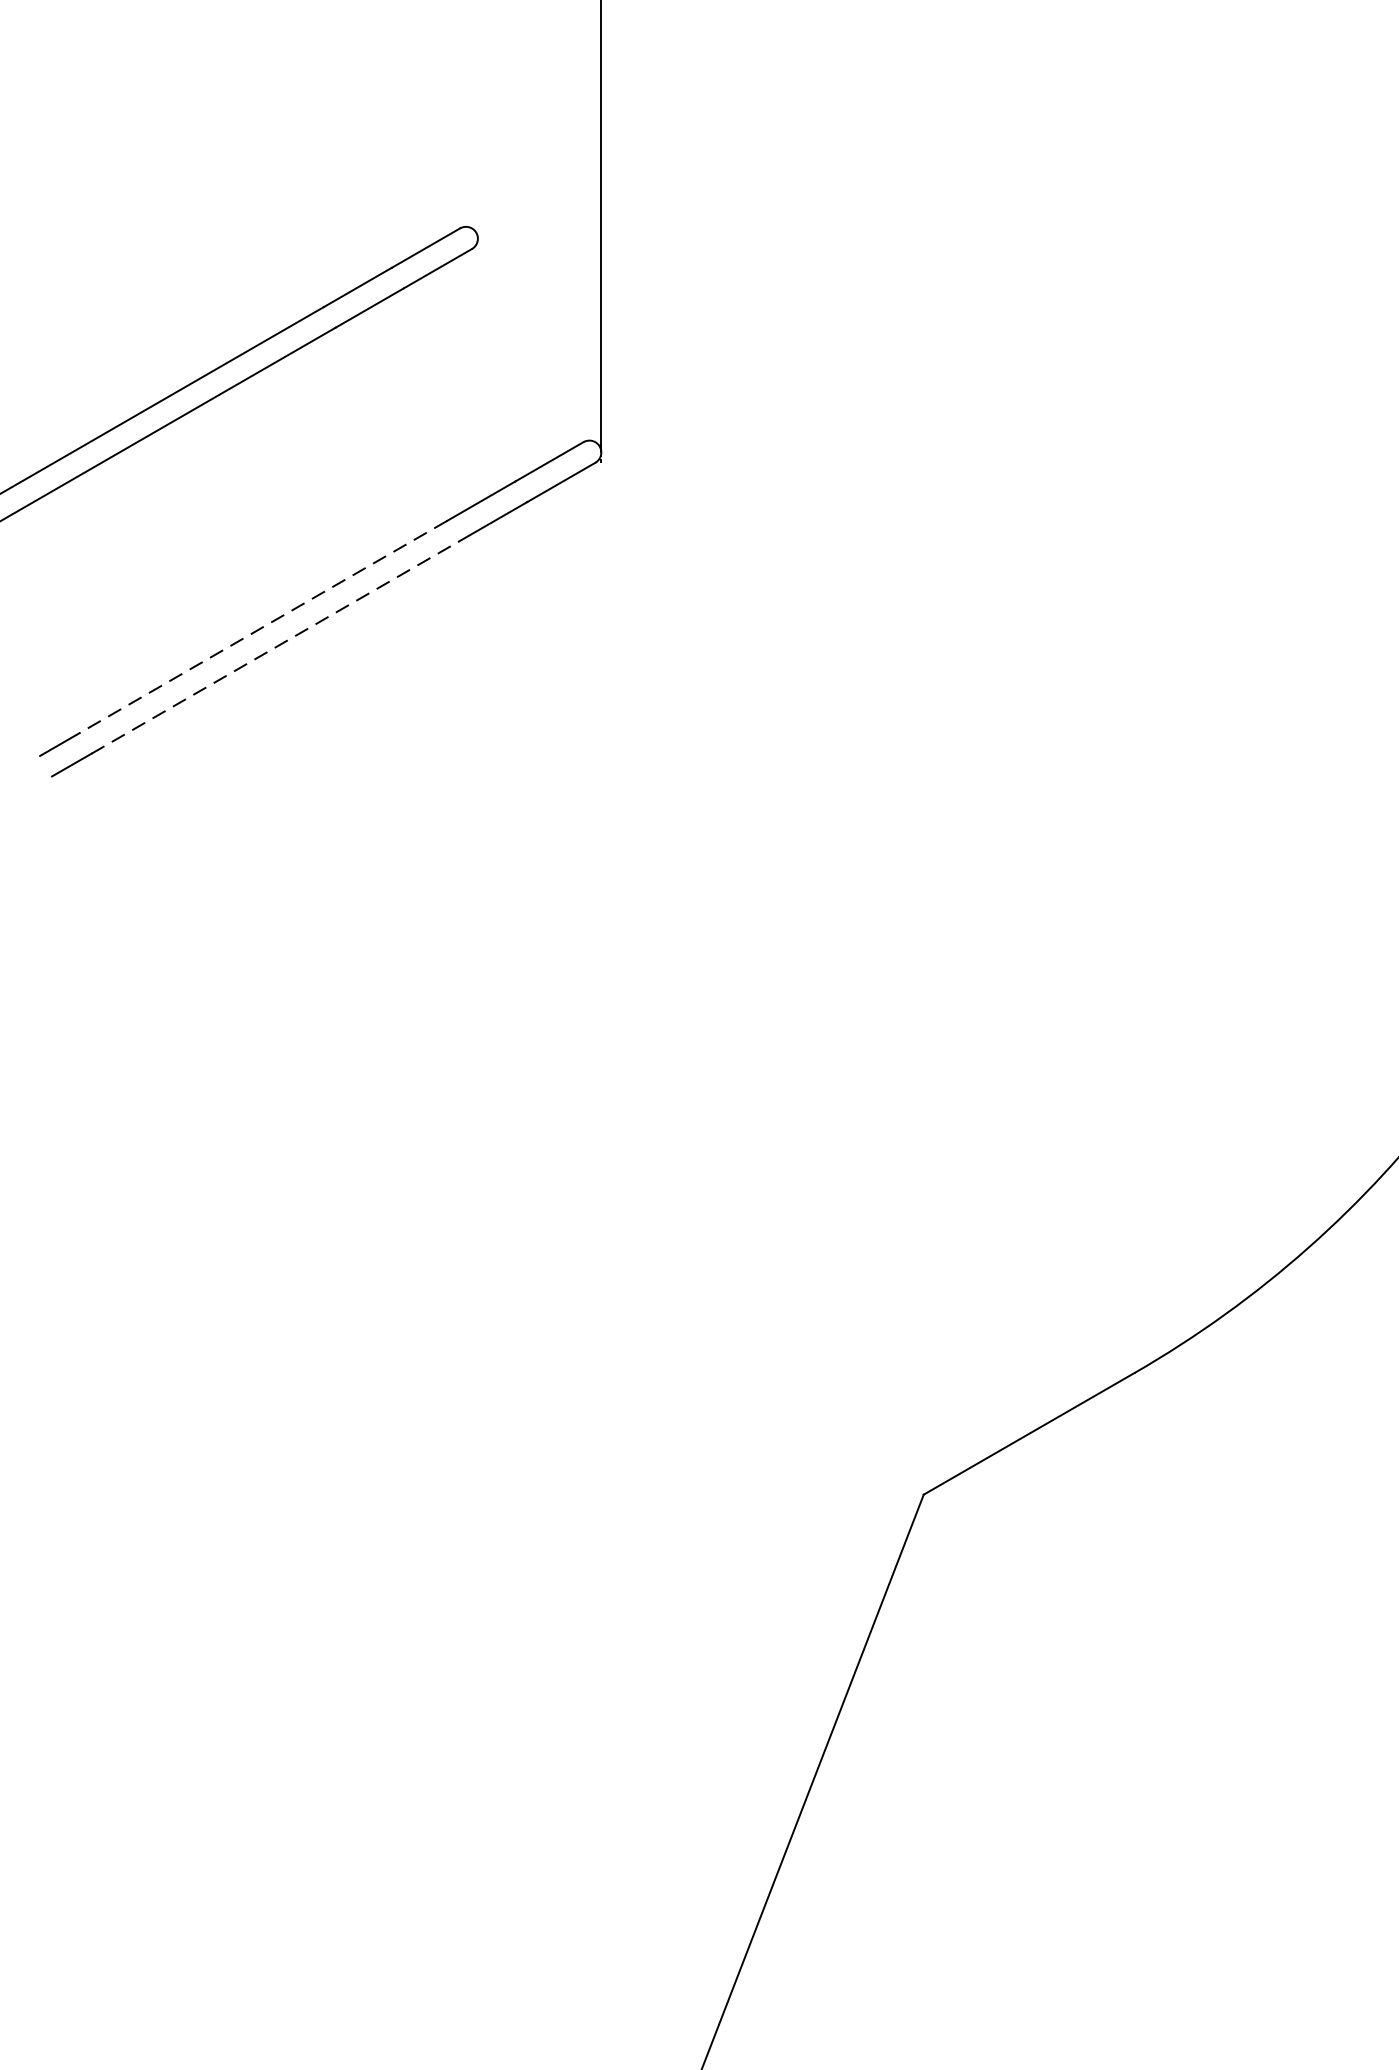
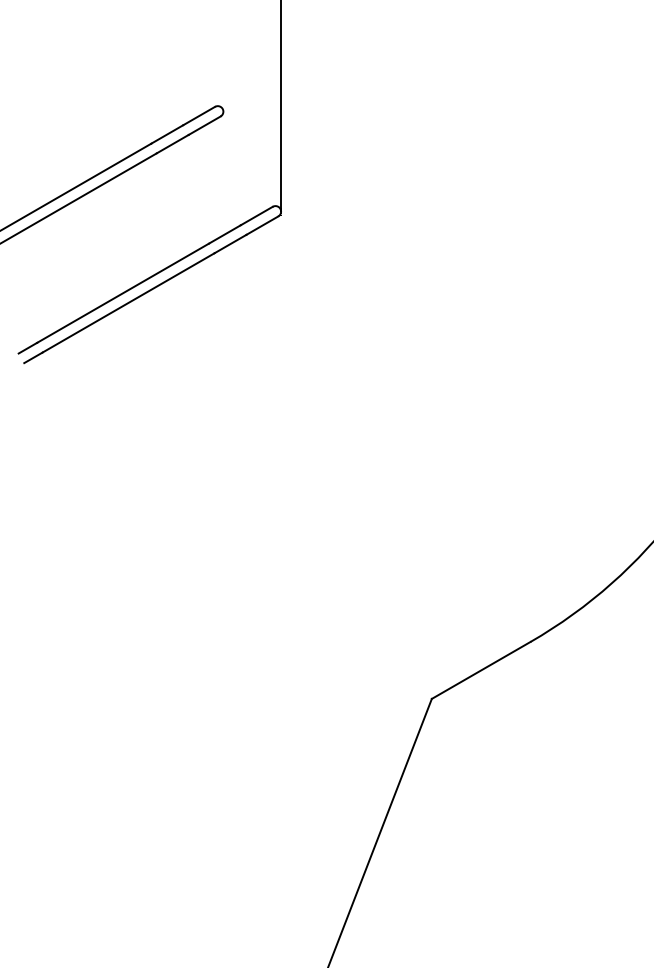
line: (262, 627) -> (122, 293), dashed -> solid
line: (277, 646) -> (129, 302), dashed -> solid

